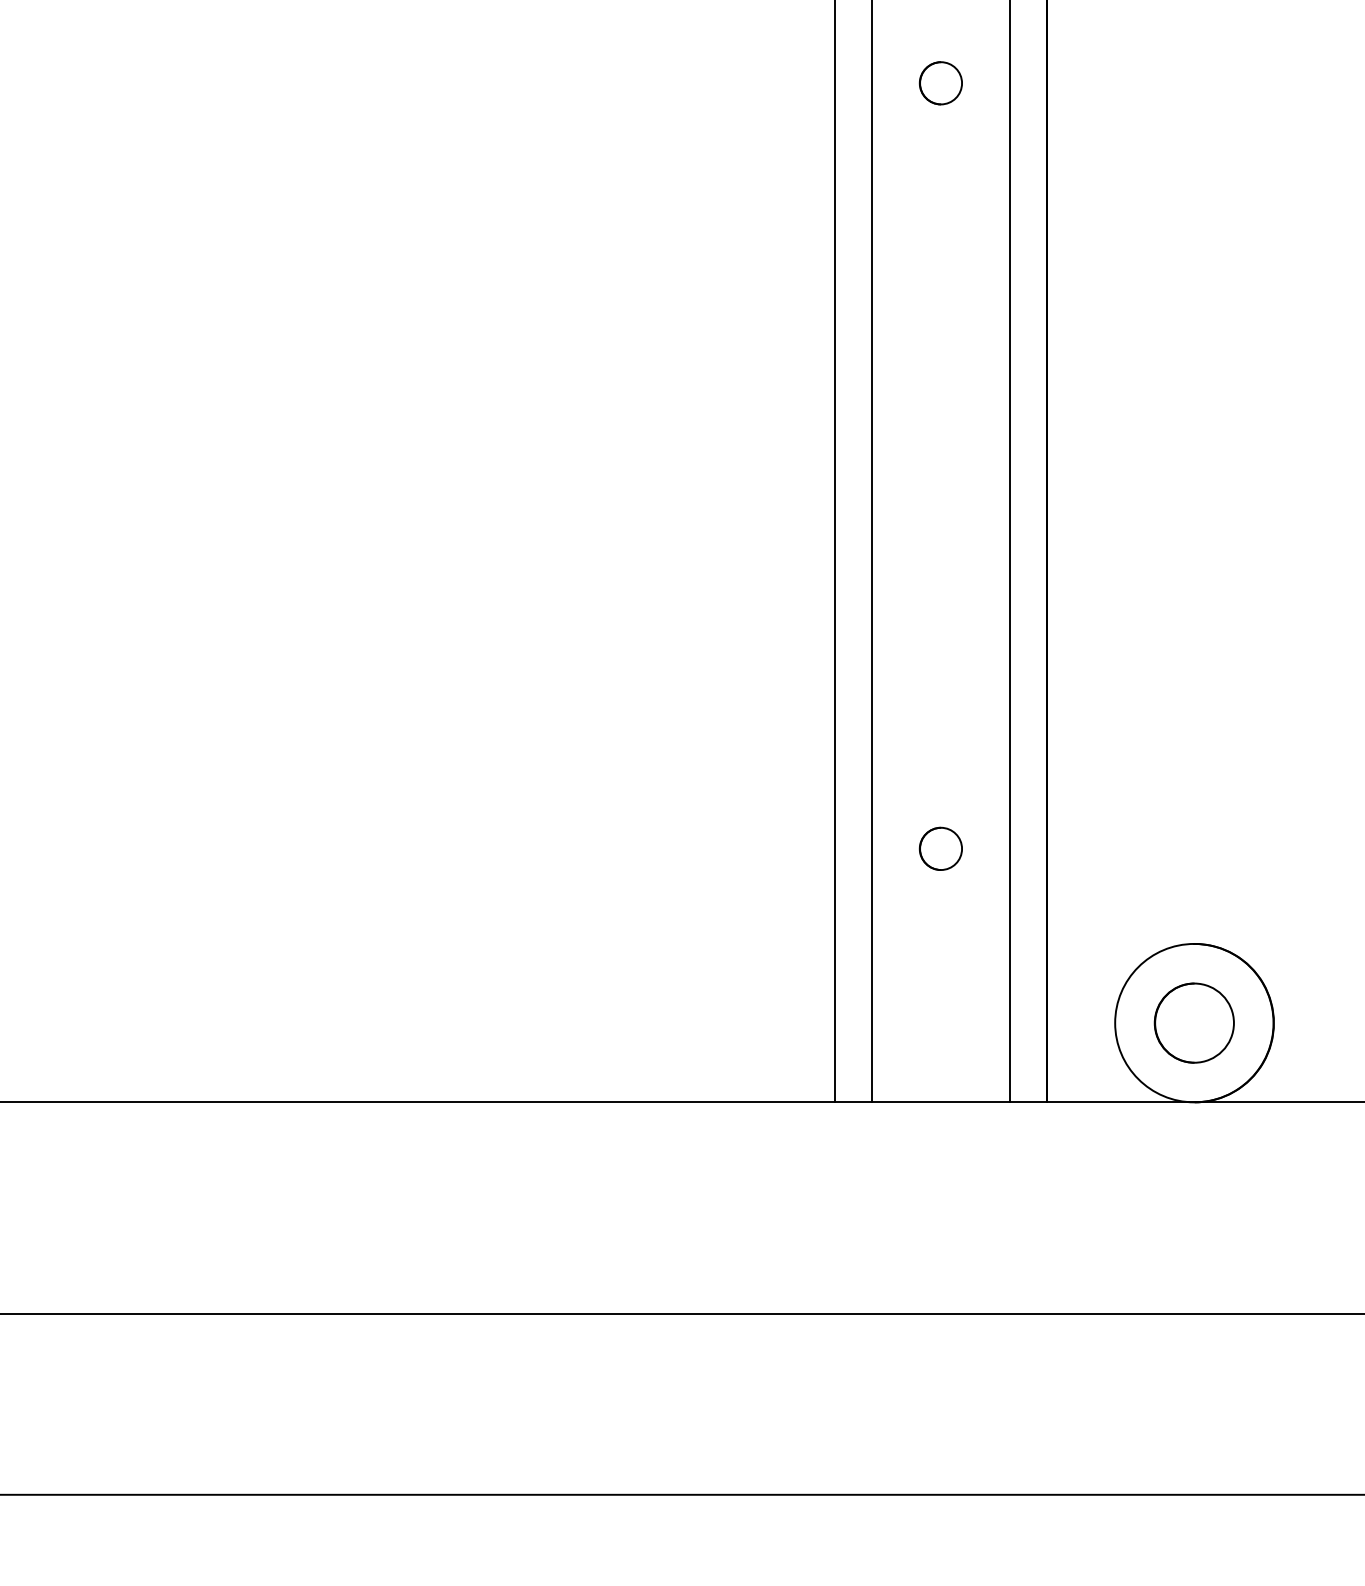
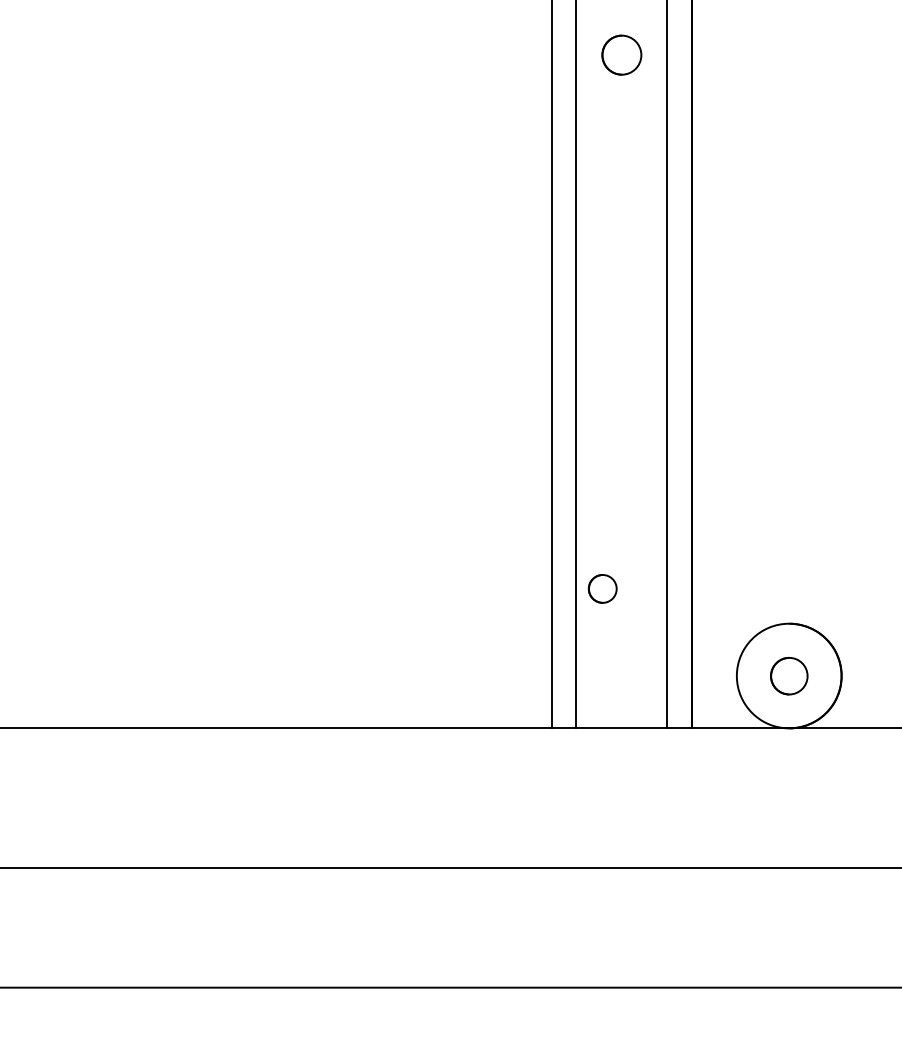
part: (940, 82) -> (621, 54), size x1.4
part: (940, 848) -> (602, 588), moved
part: (1194, 1023) -> (789, 676), size x0.7

